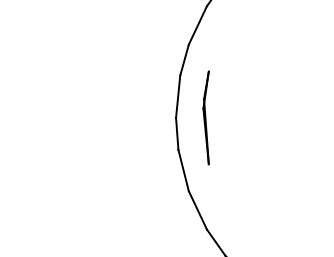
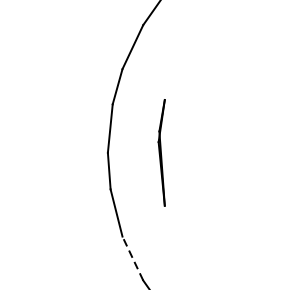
part: (205, 117) -> (161, 152), moved
line: (197, 209) -> (132, 257), solid -> dashed

